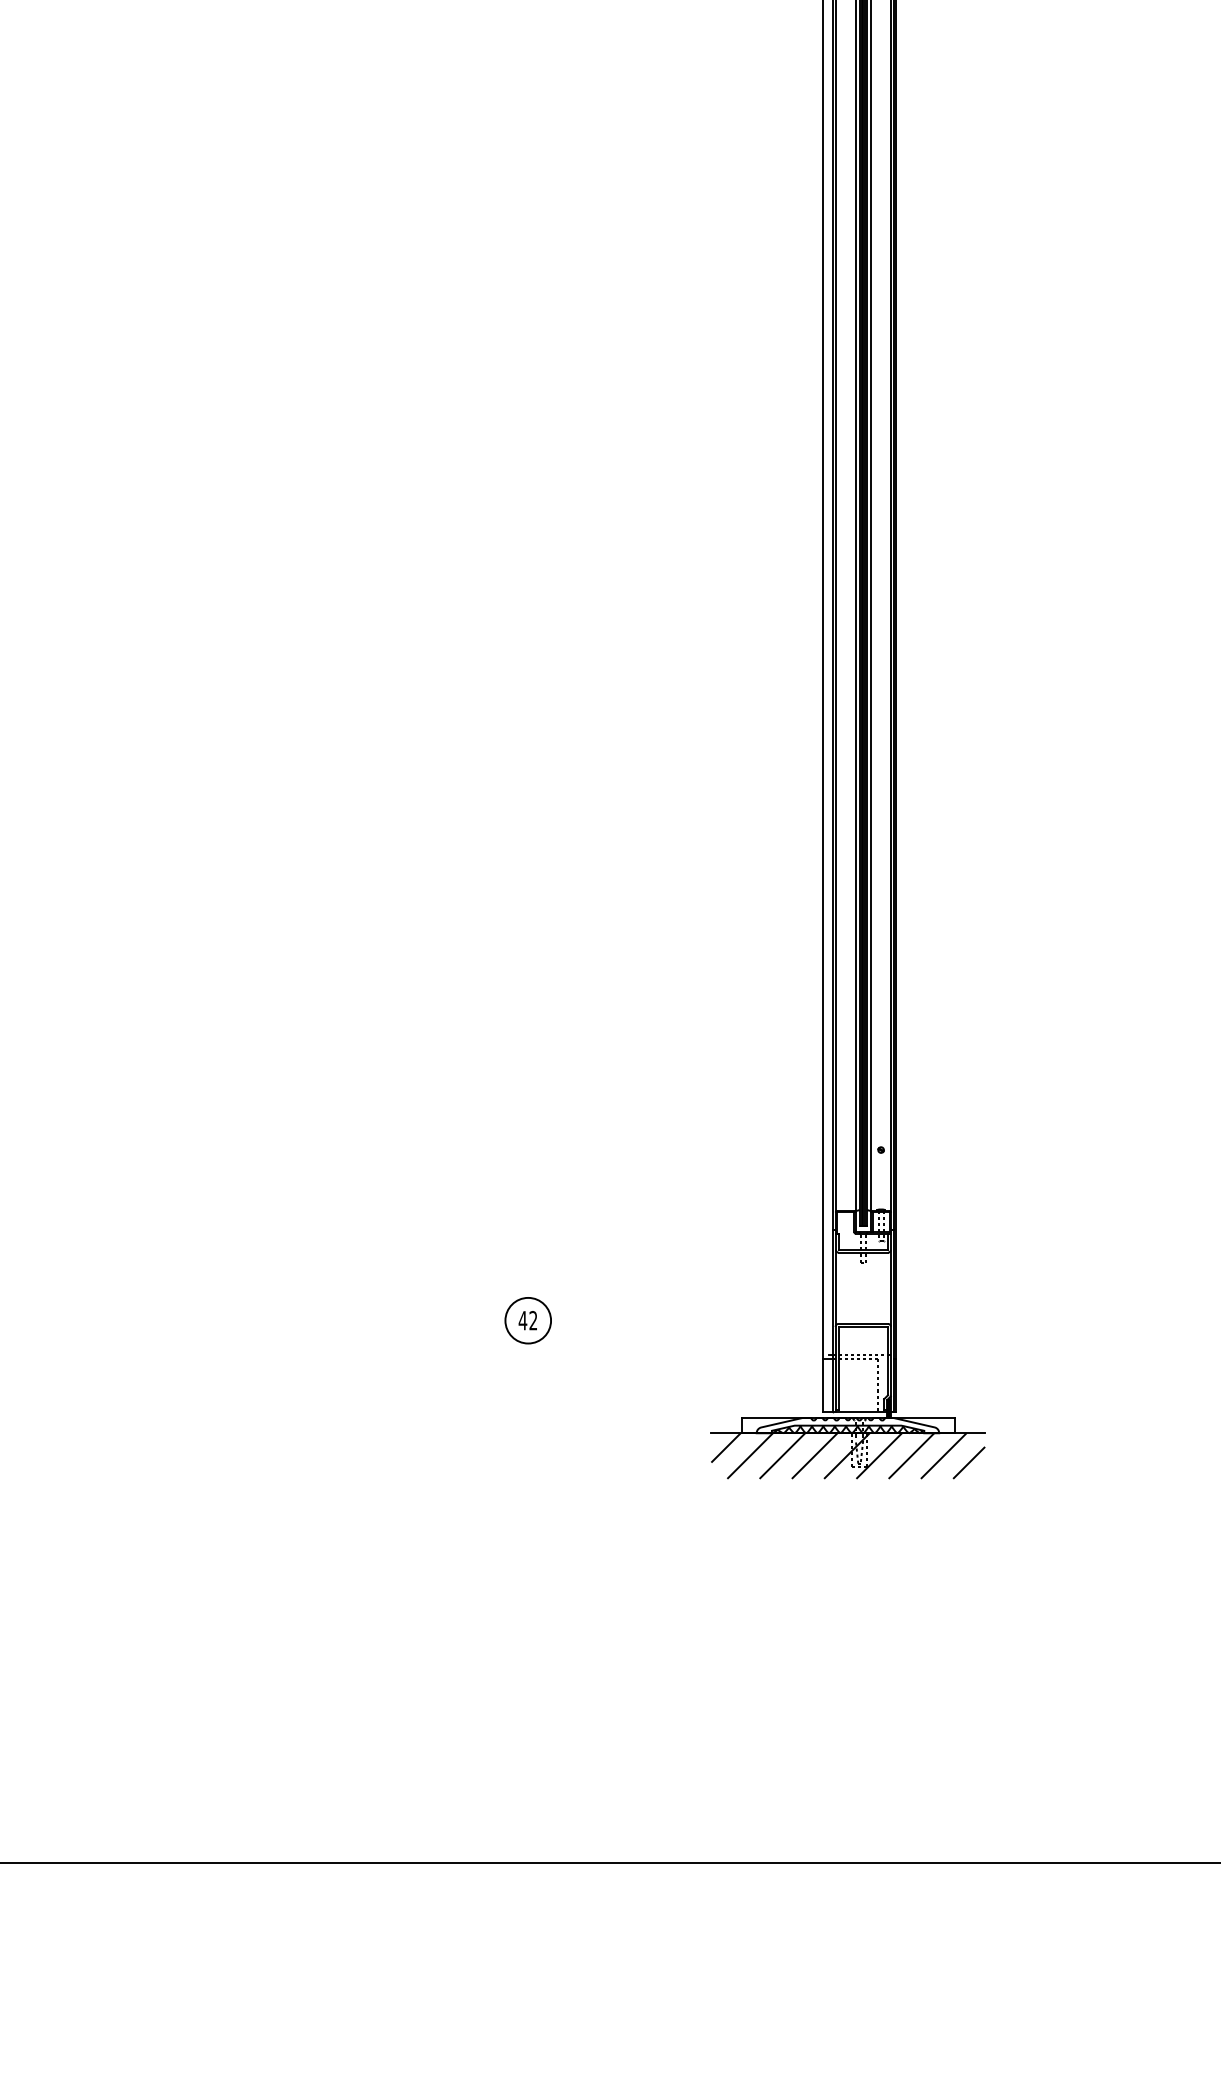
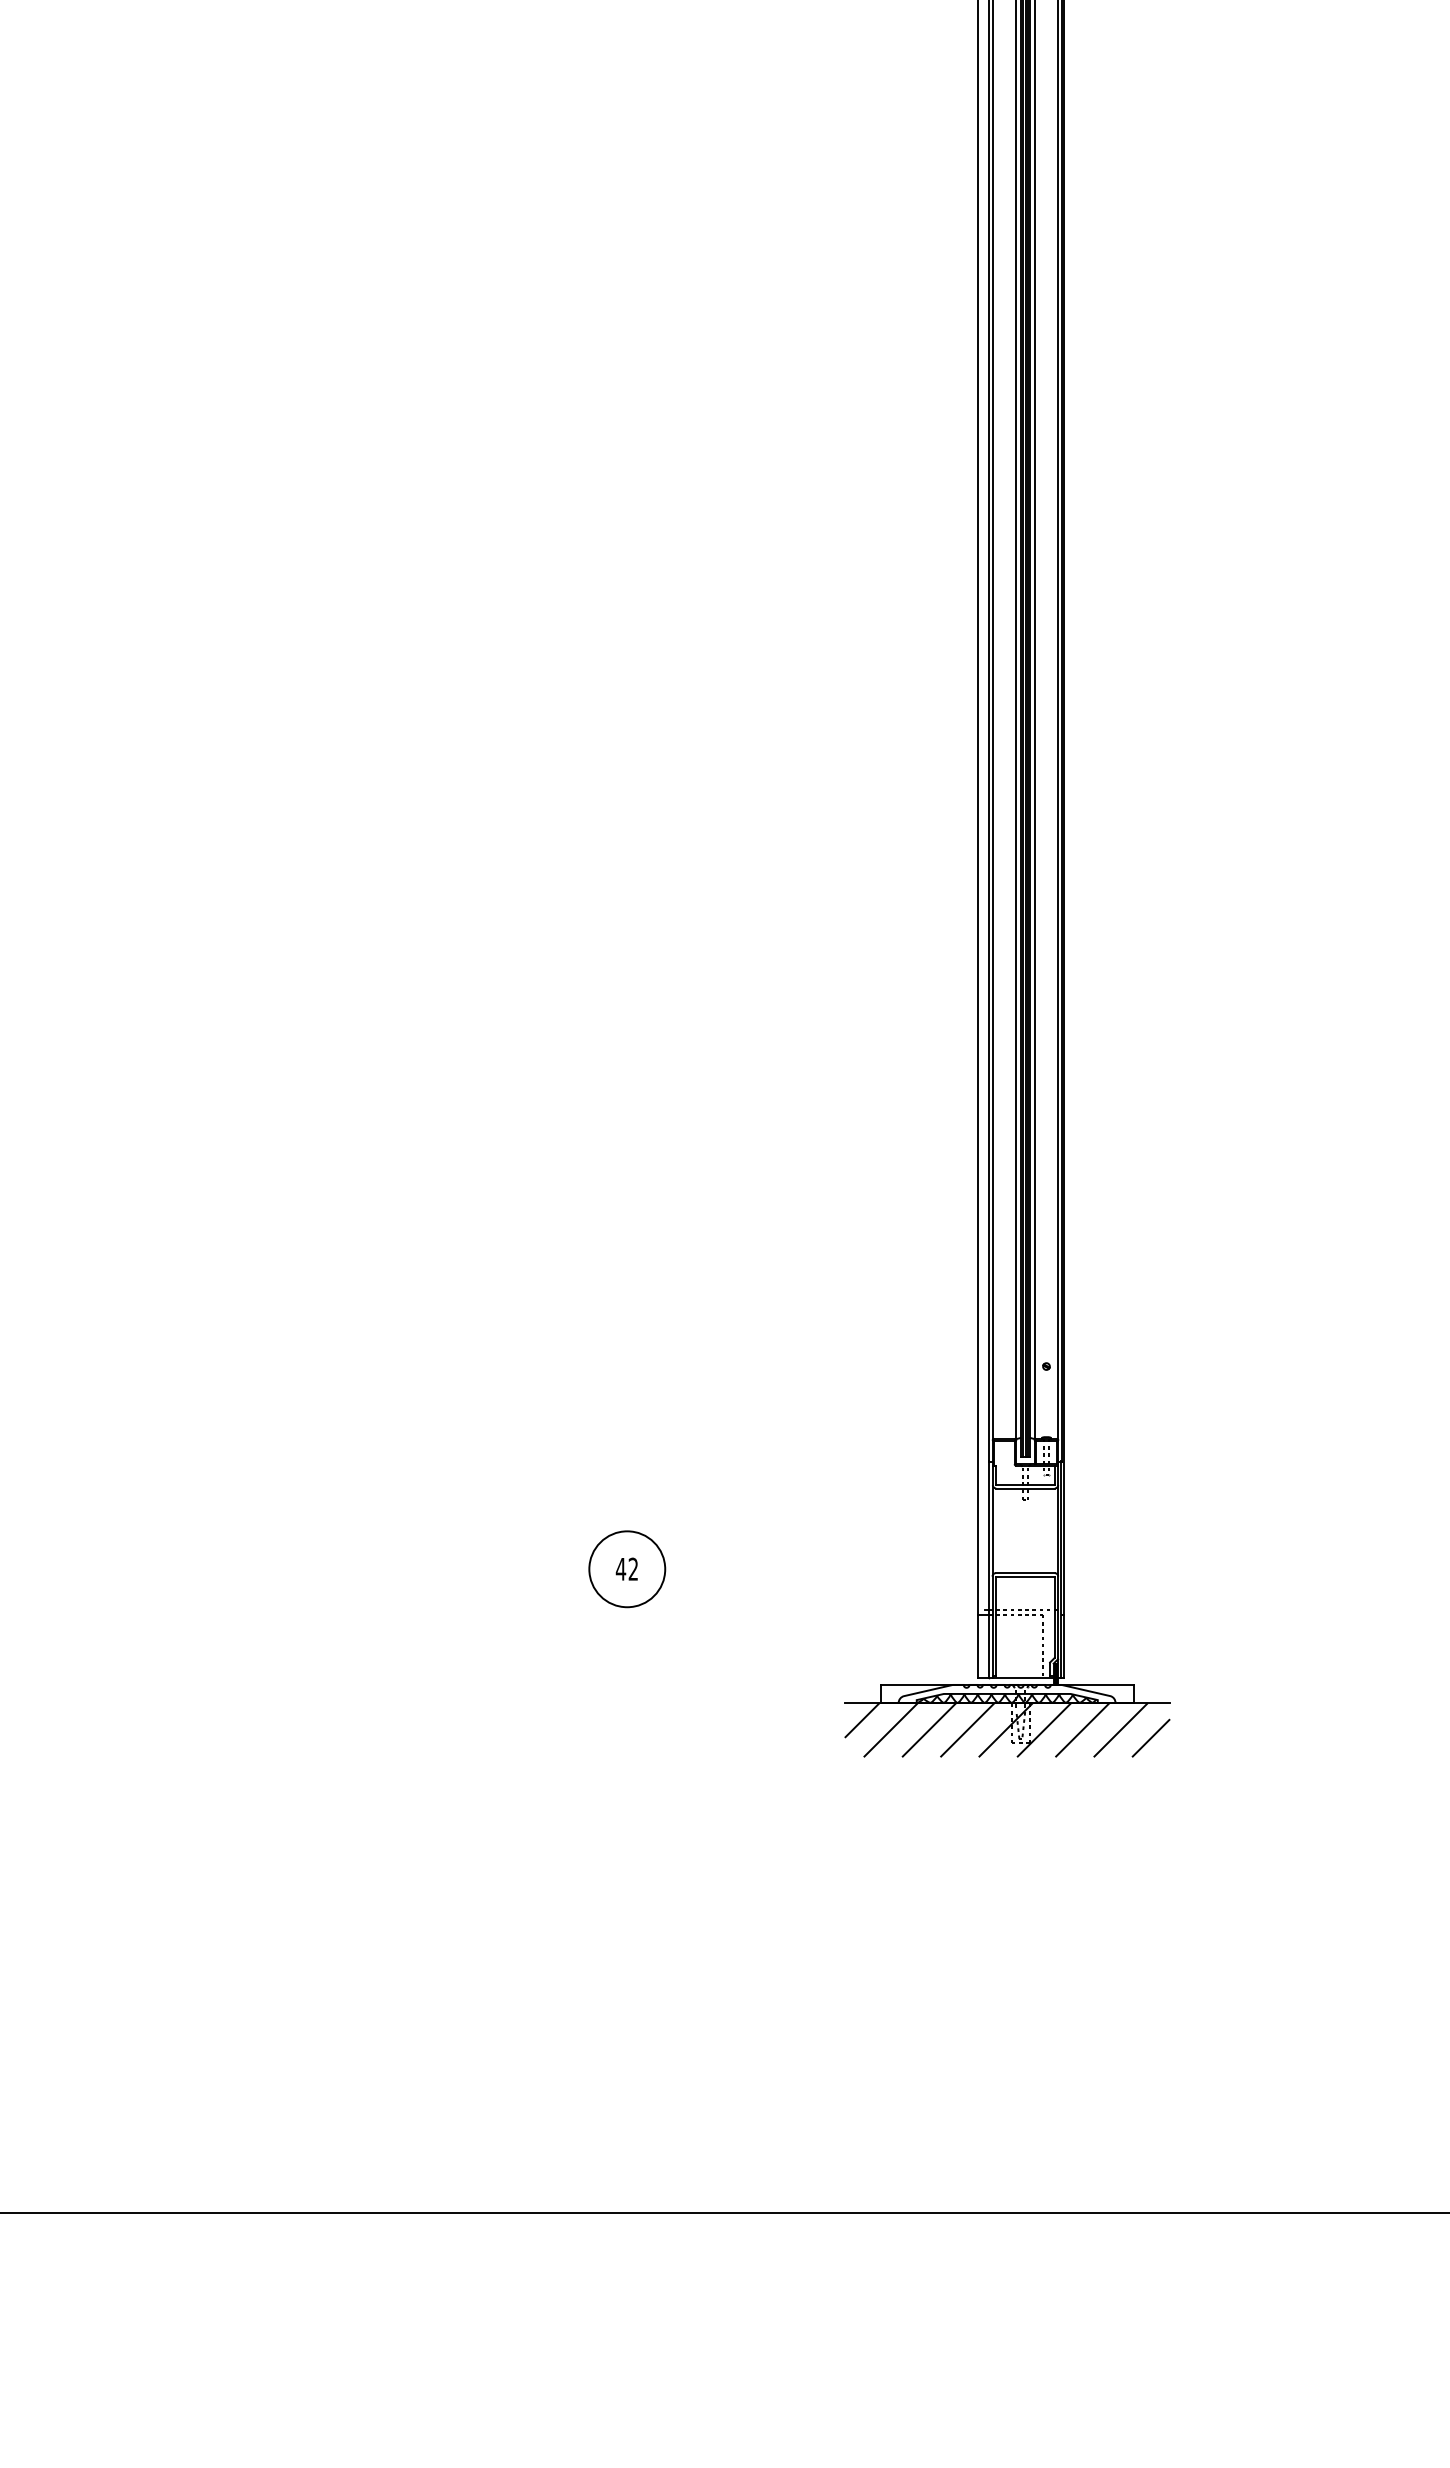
circle: (528, 1320) -> (627, 1569), size x1.4

